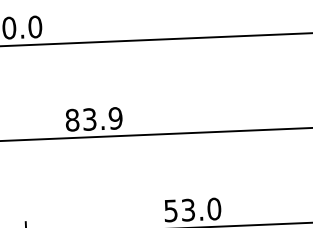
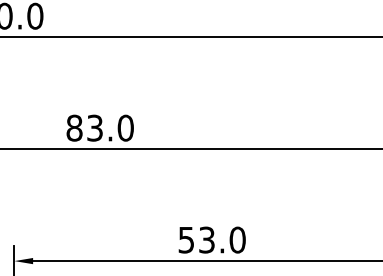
text: (115, 118) -> (125, 128), 83.9 -> 83.0

